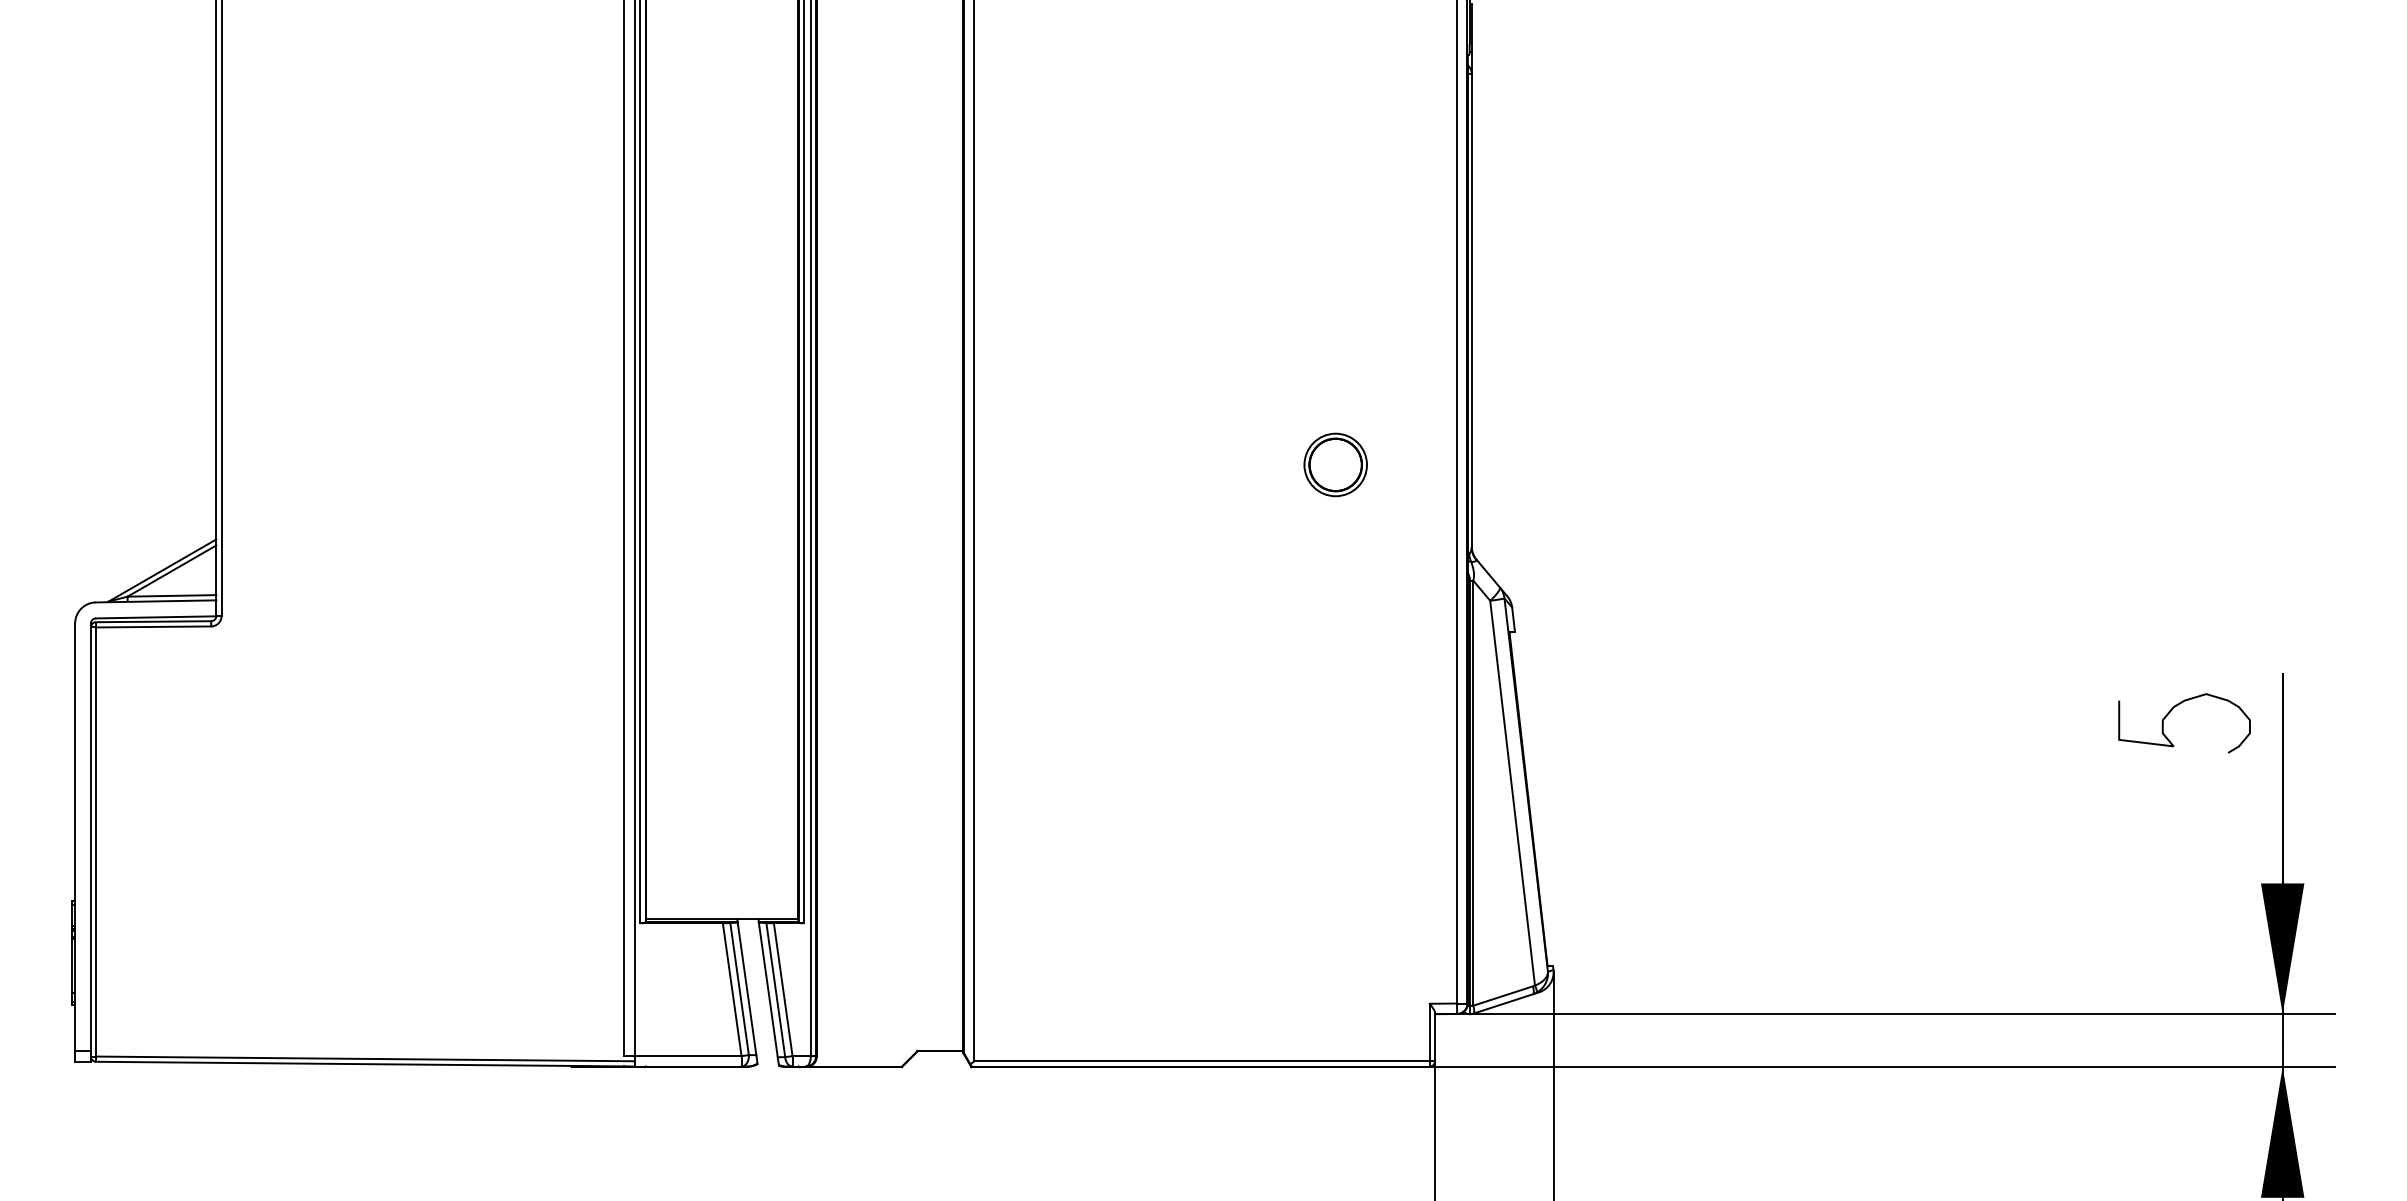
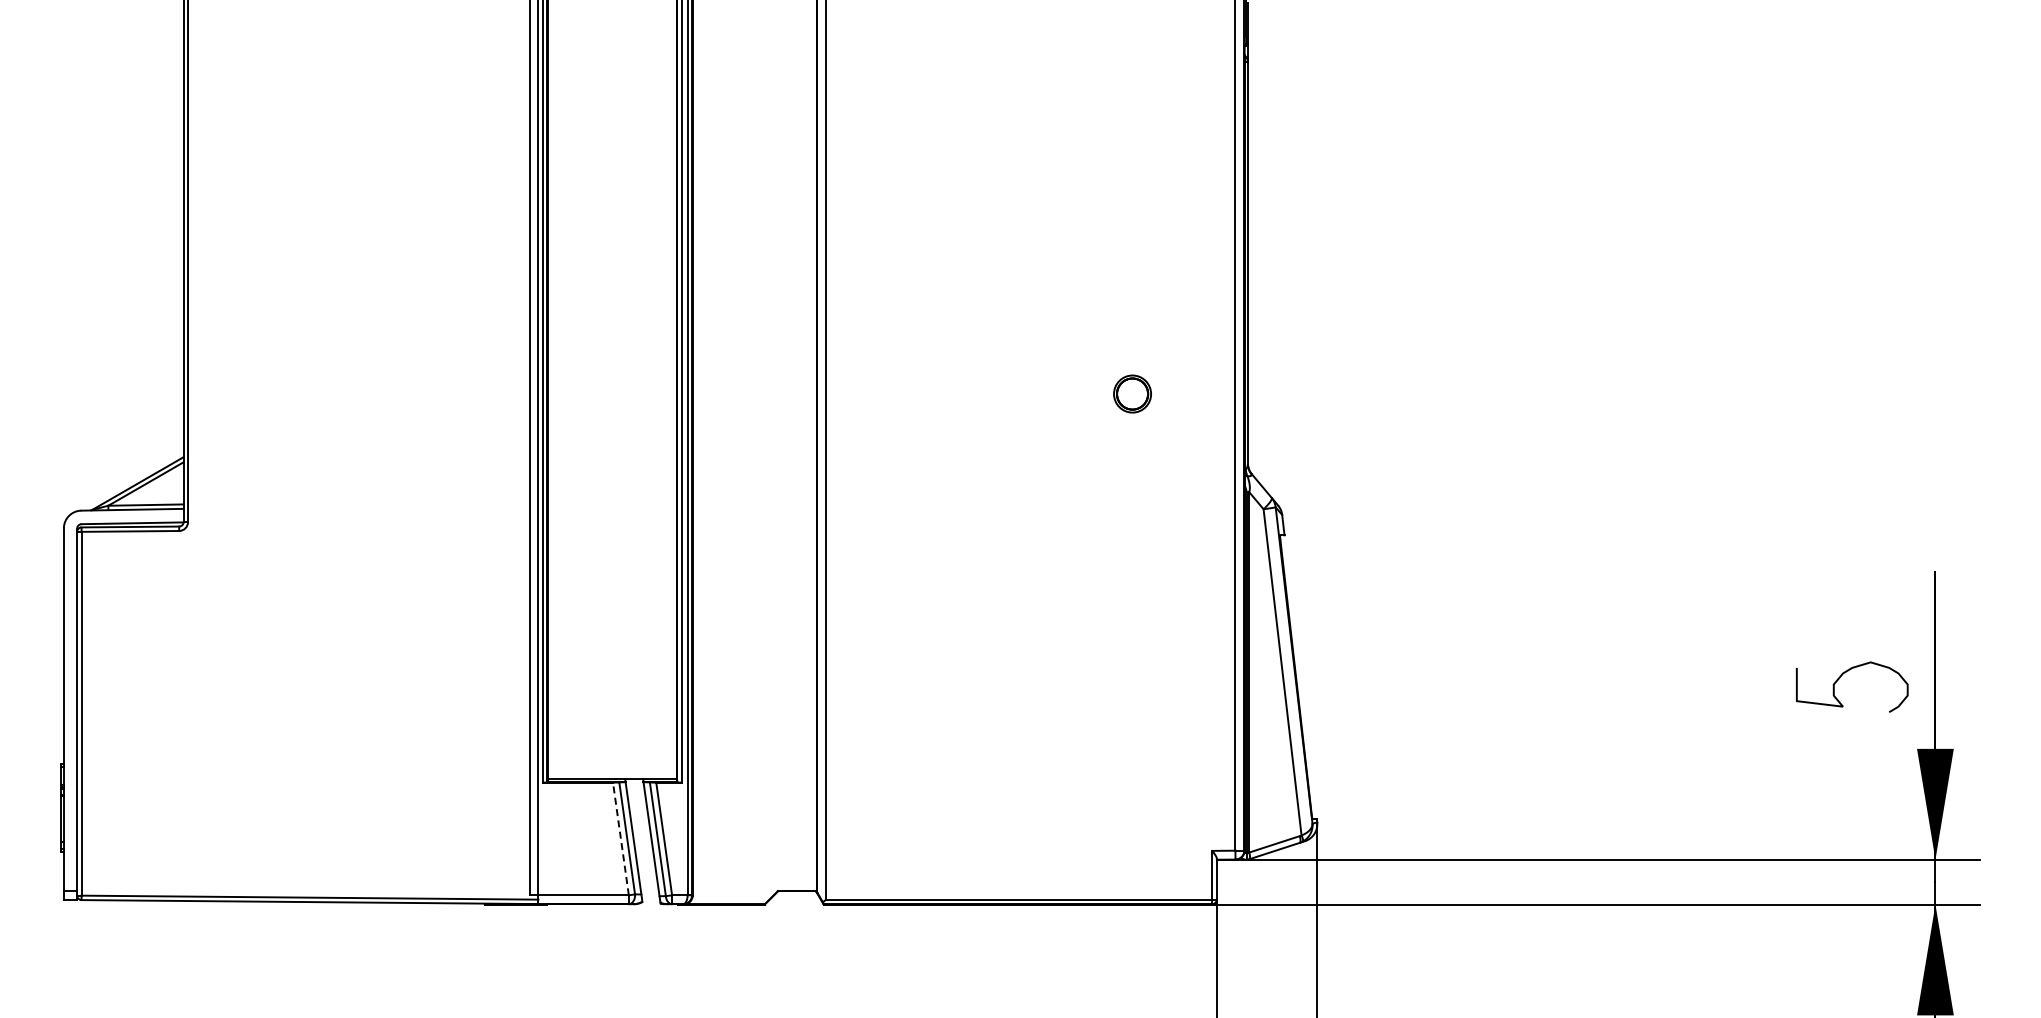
part: (1335, 464) -> (1132, 393), size x0.7
curve: (2170, 713) -> (1840, 678), moved
line: (731, 989) -> (620, 838), solid -> dashed

